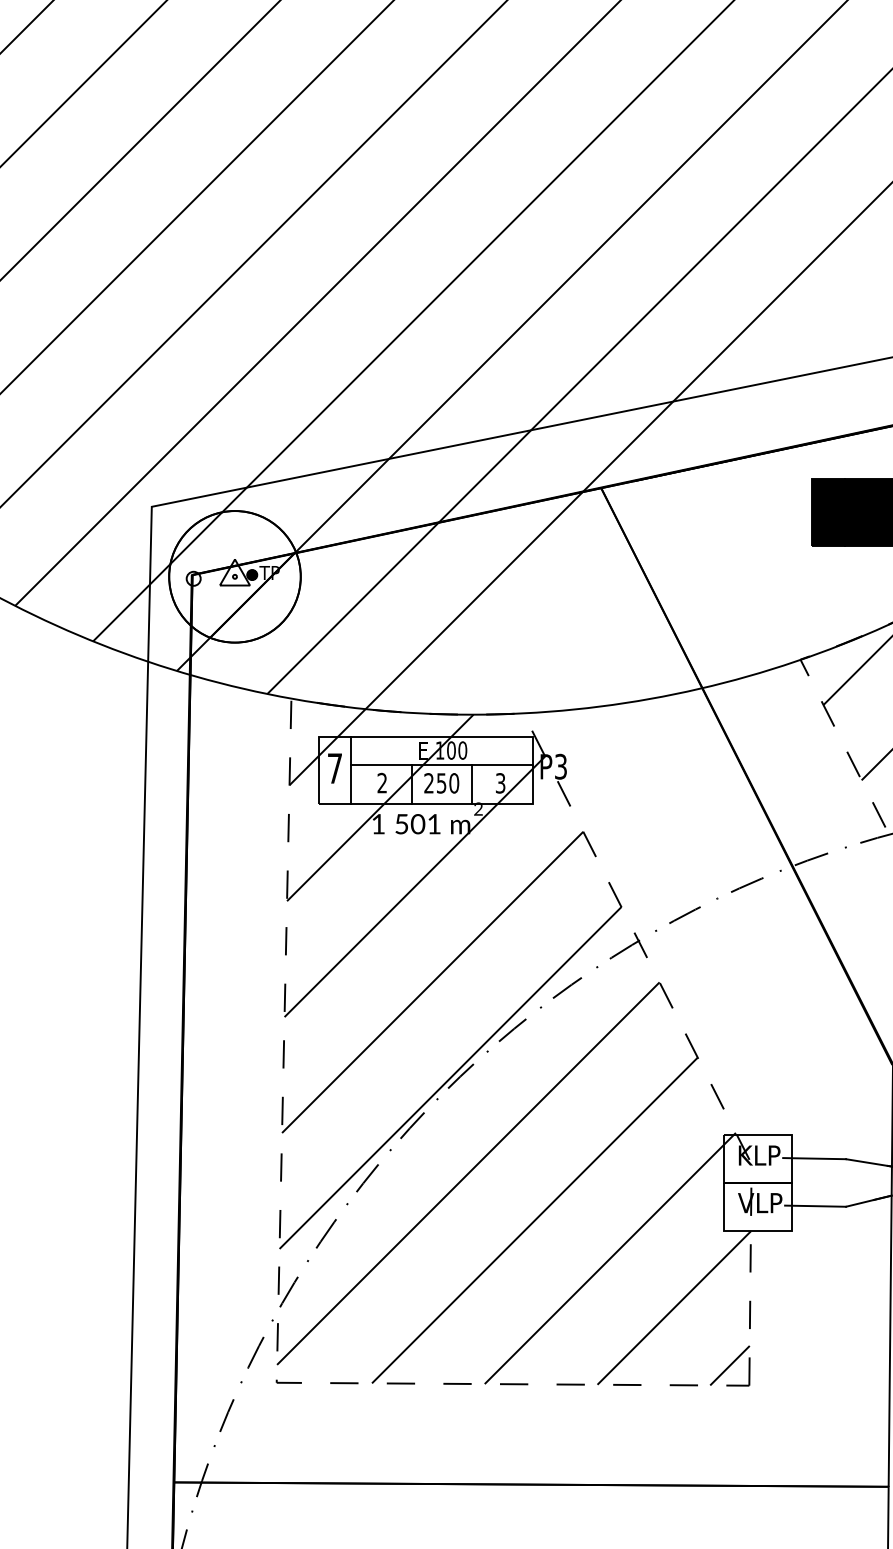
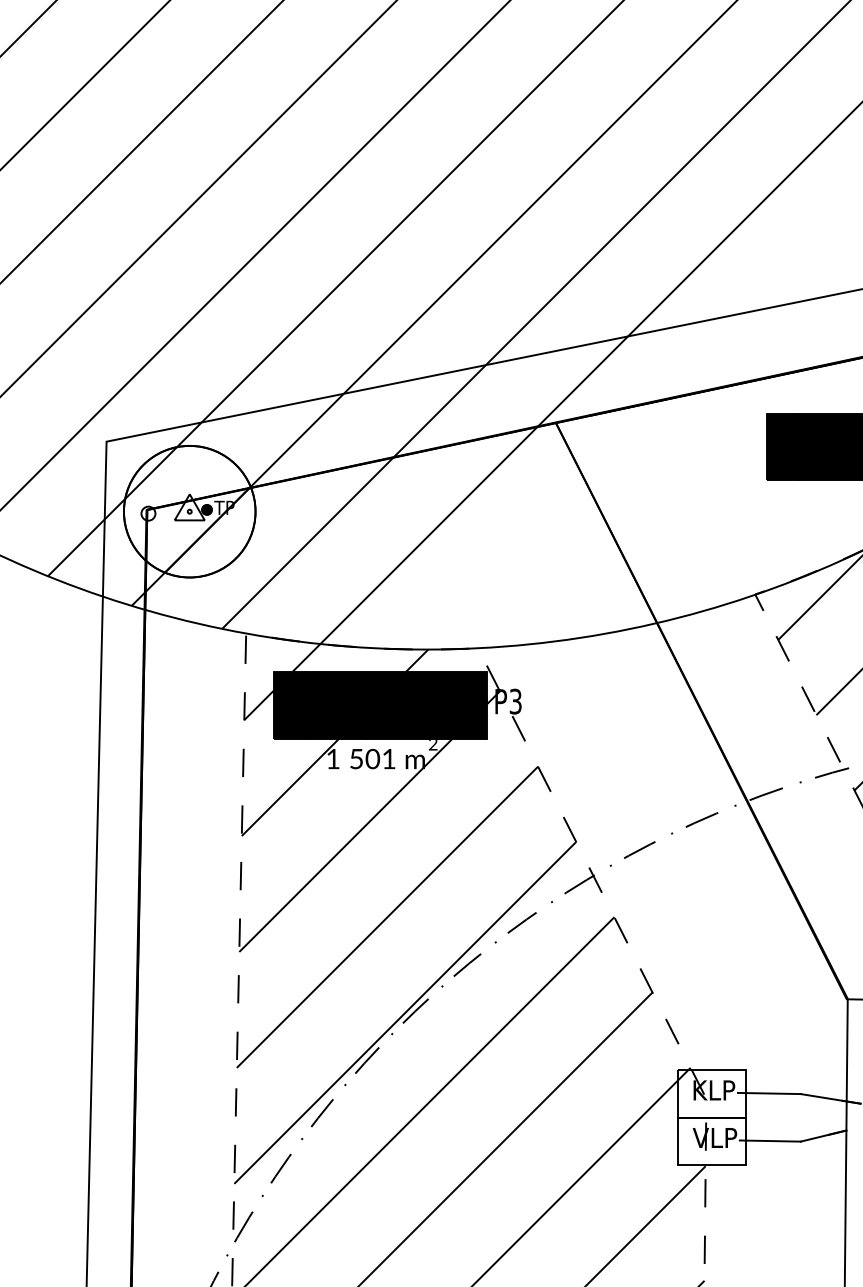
fill: (425, 769) -> (380, 704), added

